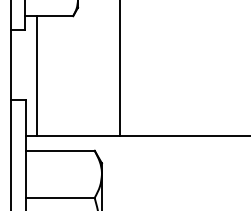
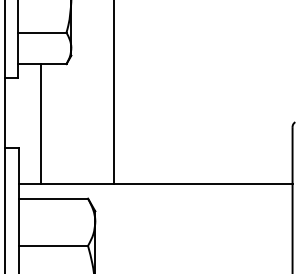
line: (36, 76) -> (40, 124), moved

